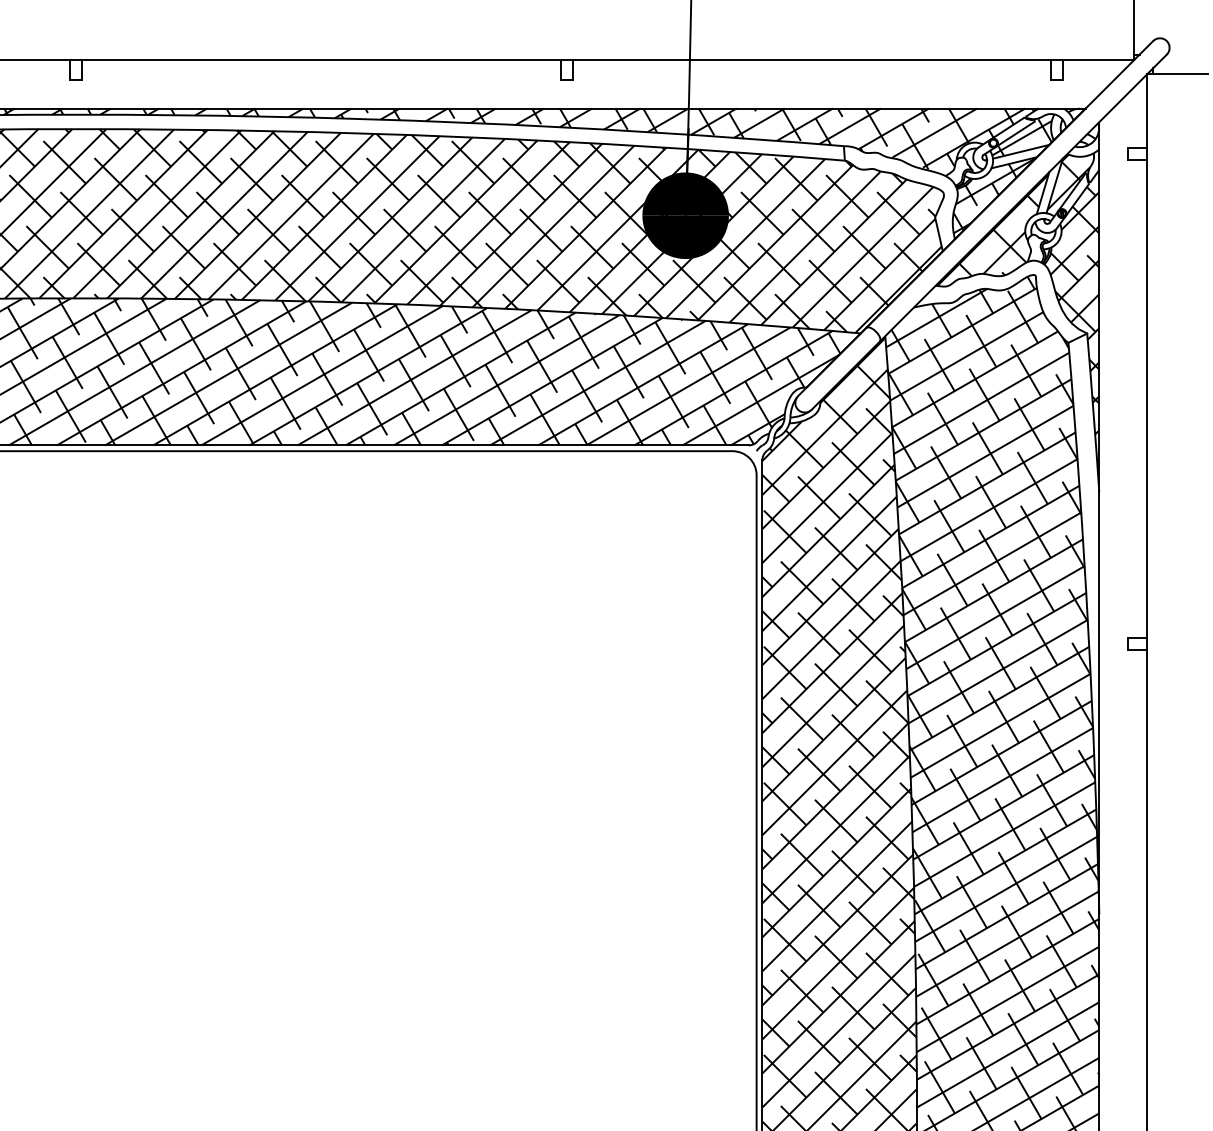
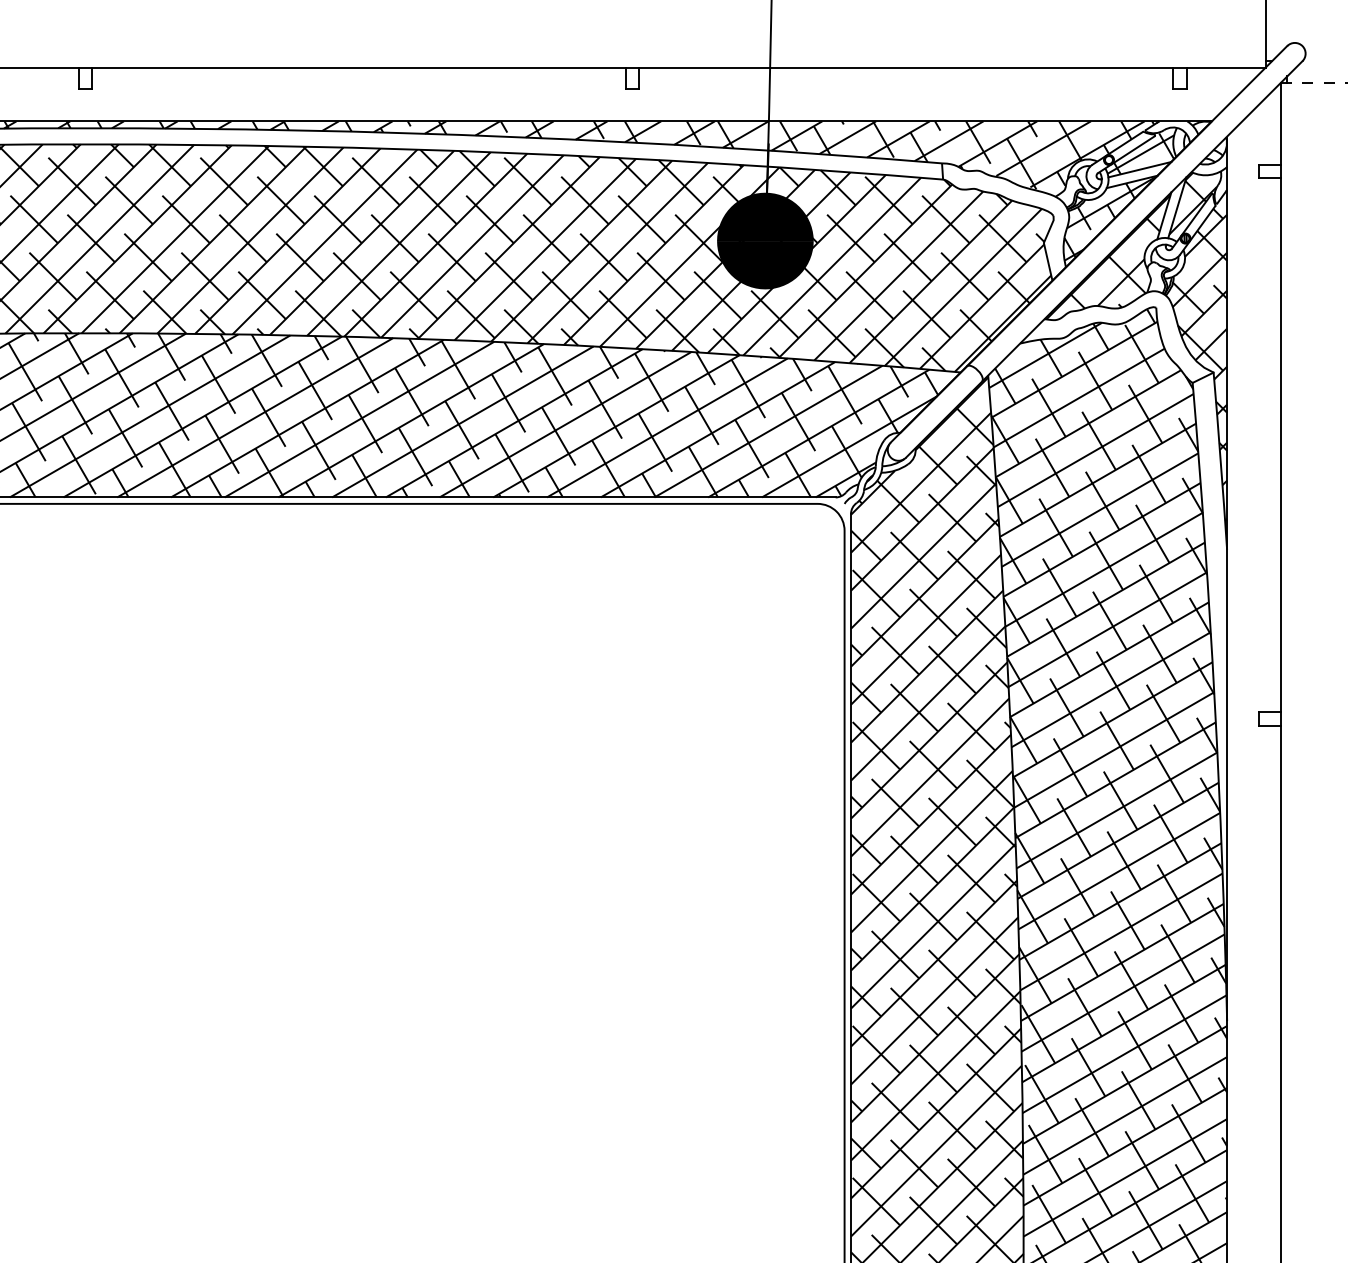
line: (1177, 73) -> (1314, 82), solid -> dashed

